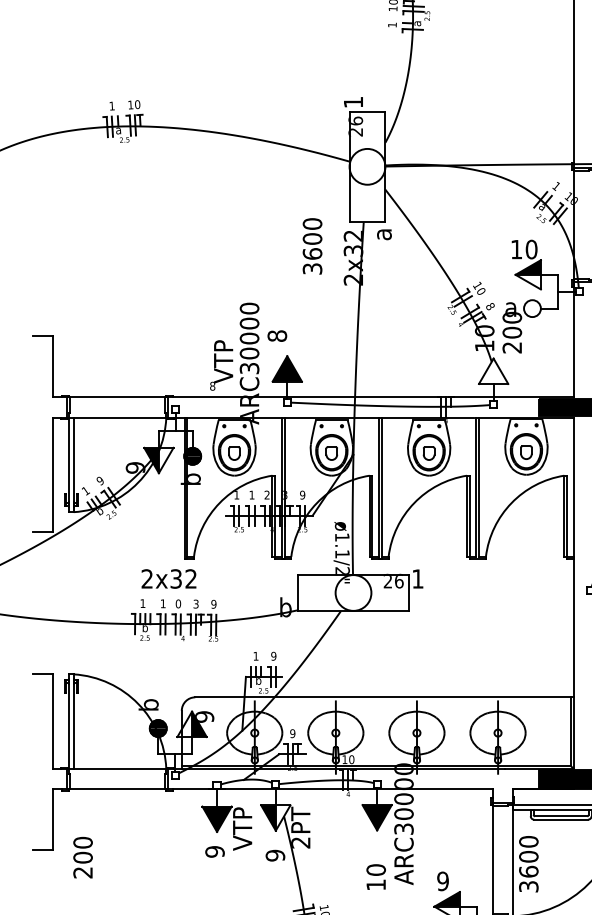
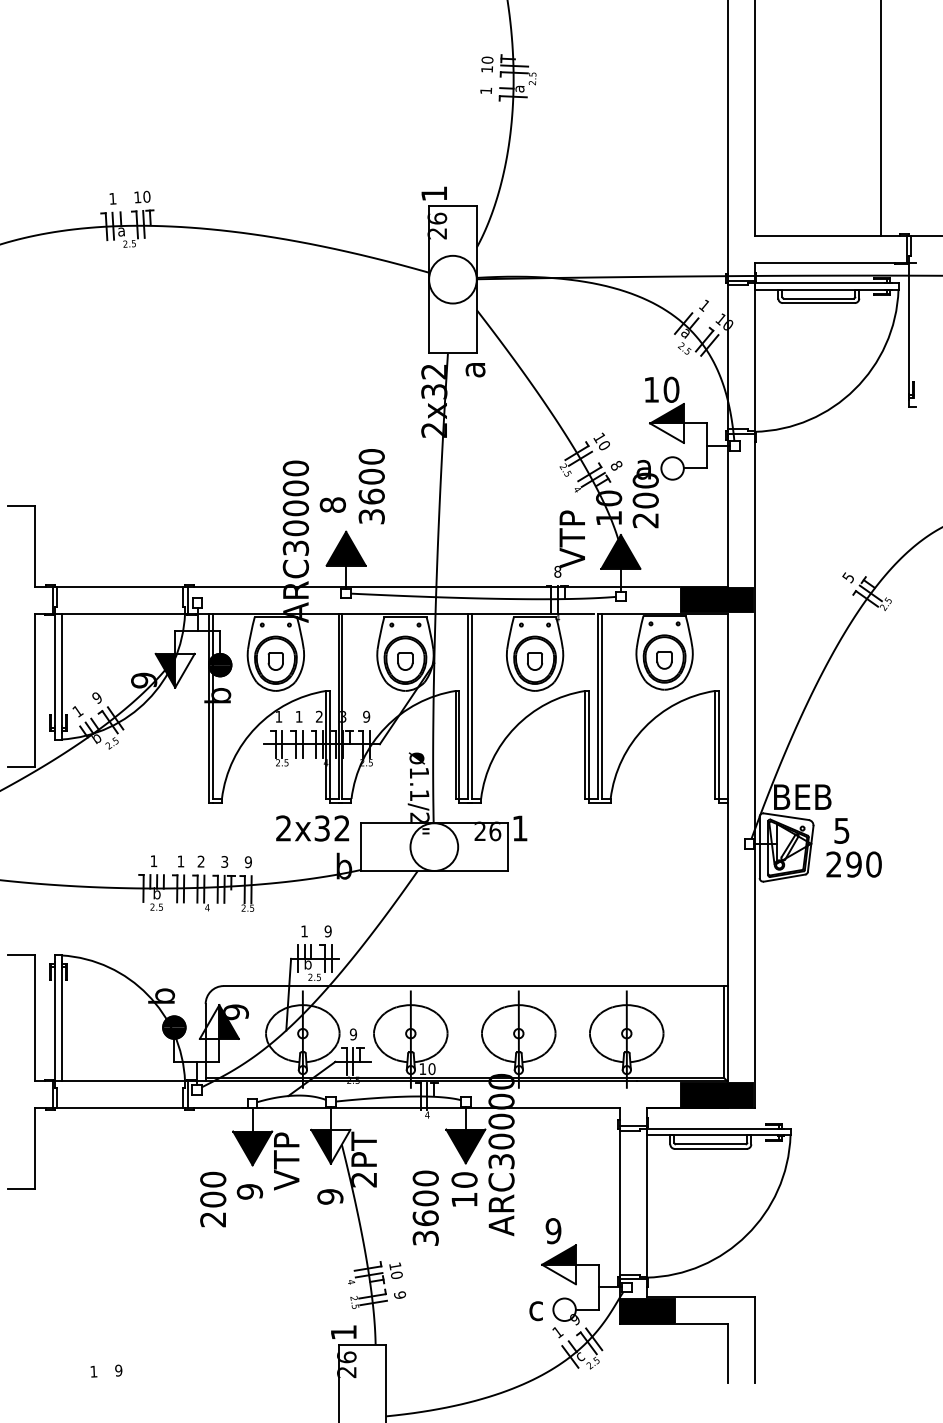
text: (312, 246) -> (371, 486), moved
text: (221, 364) -> (569, 543), moved
fill: (493, 370) -> (620, 551), added
text: (168, 579) -> (312, 828), moved
text: (177, 603) -> (200, 861), 0 -> 2
text: (83, 857) -> (213, 1199), moved
text: (528, 863) -> (425, 1207), moved
text: (376, 877) -> (464, 1189), moved

